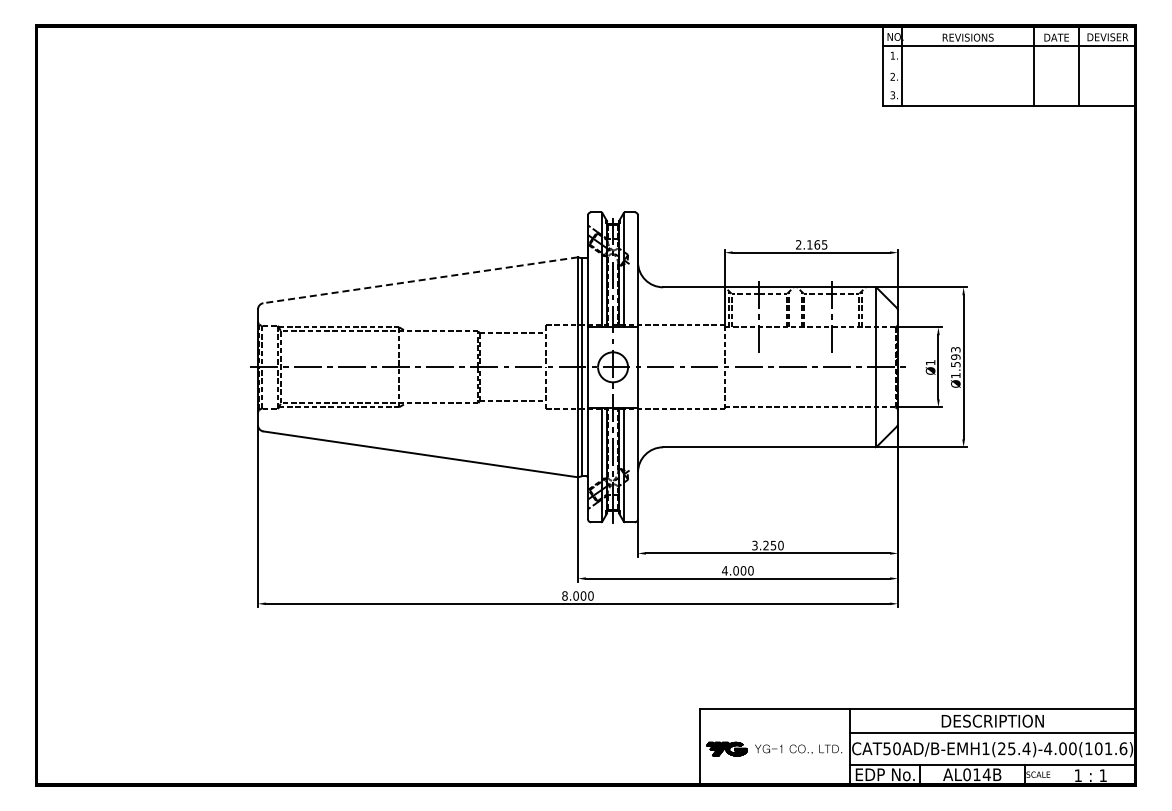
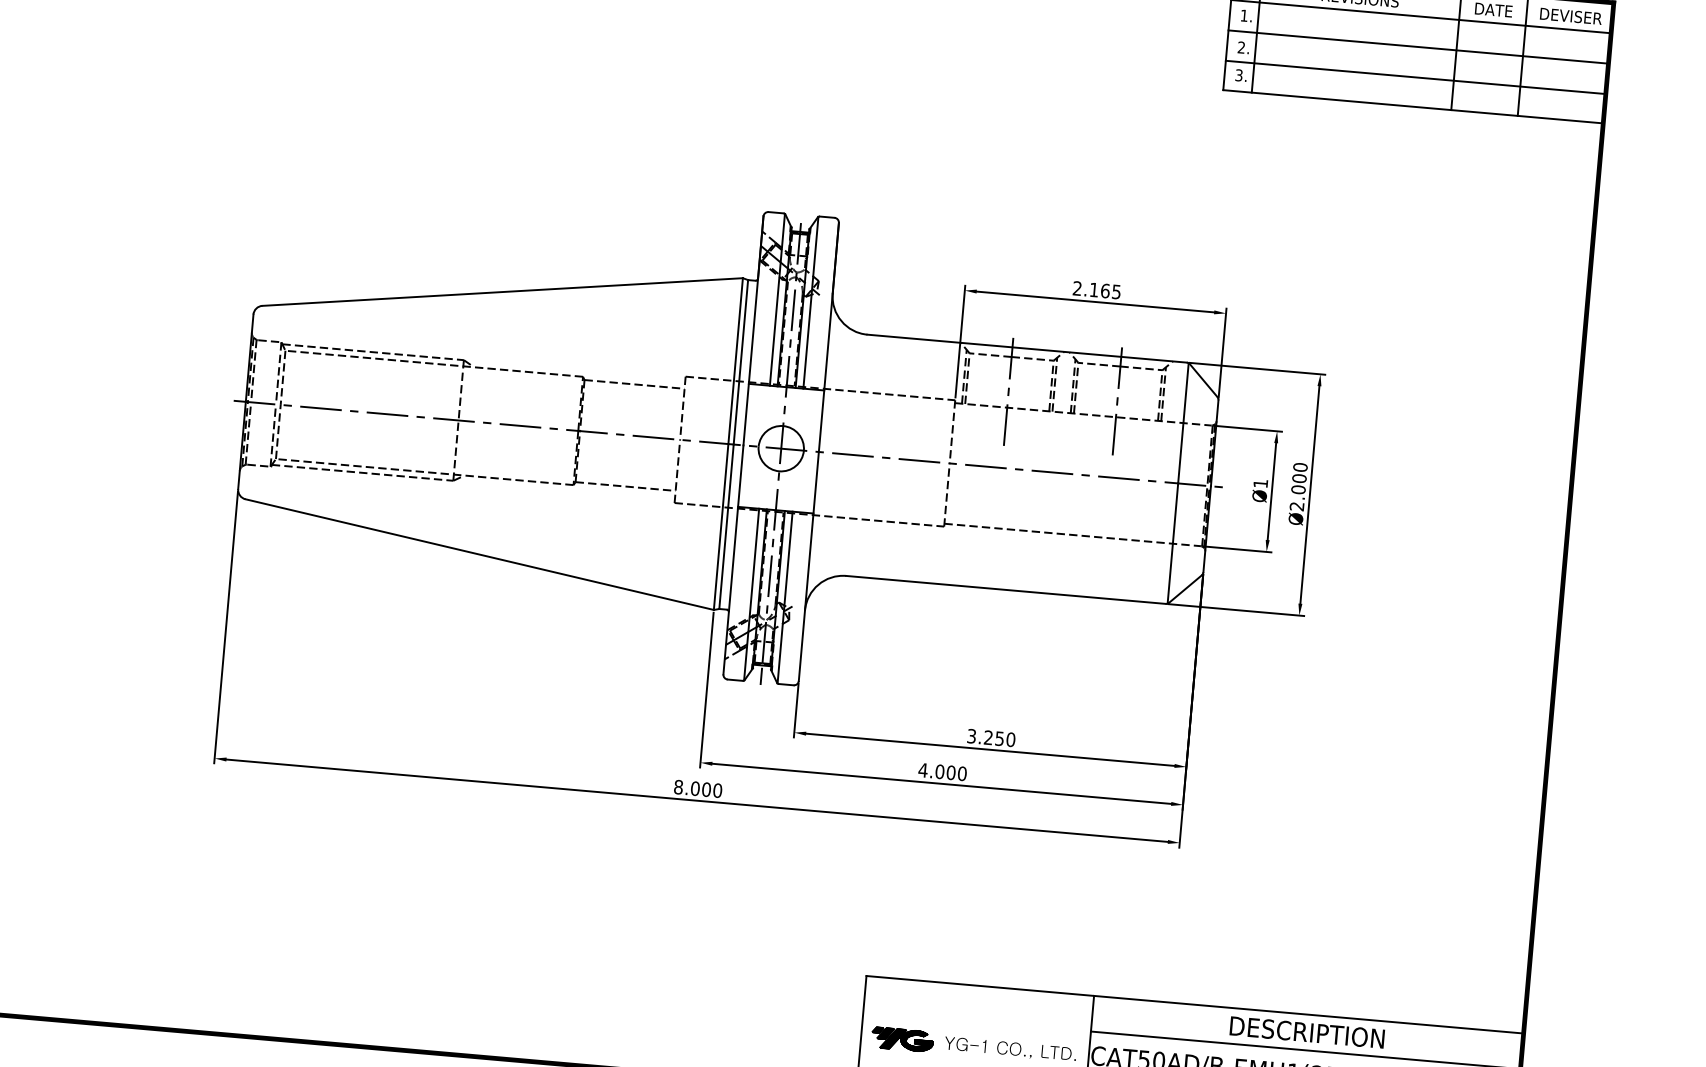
line: (1009, 66) -> (1418, 47), added
line: (1009, 86) -> (1416, 77), added
line: (420, 280) -> (502, 292), dashed -> solid
text: (955, 362) -> (1298, 486), Ø1.593 -> Ø2.000

